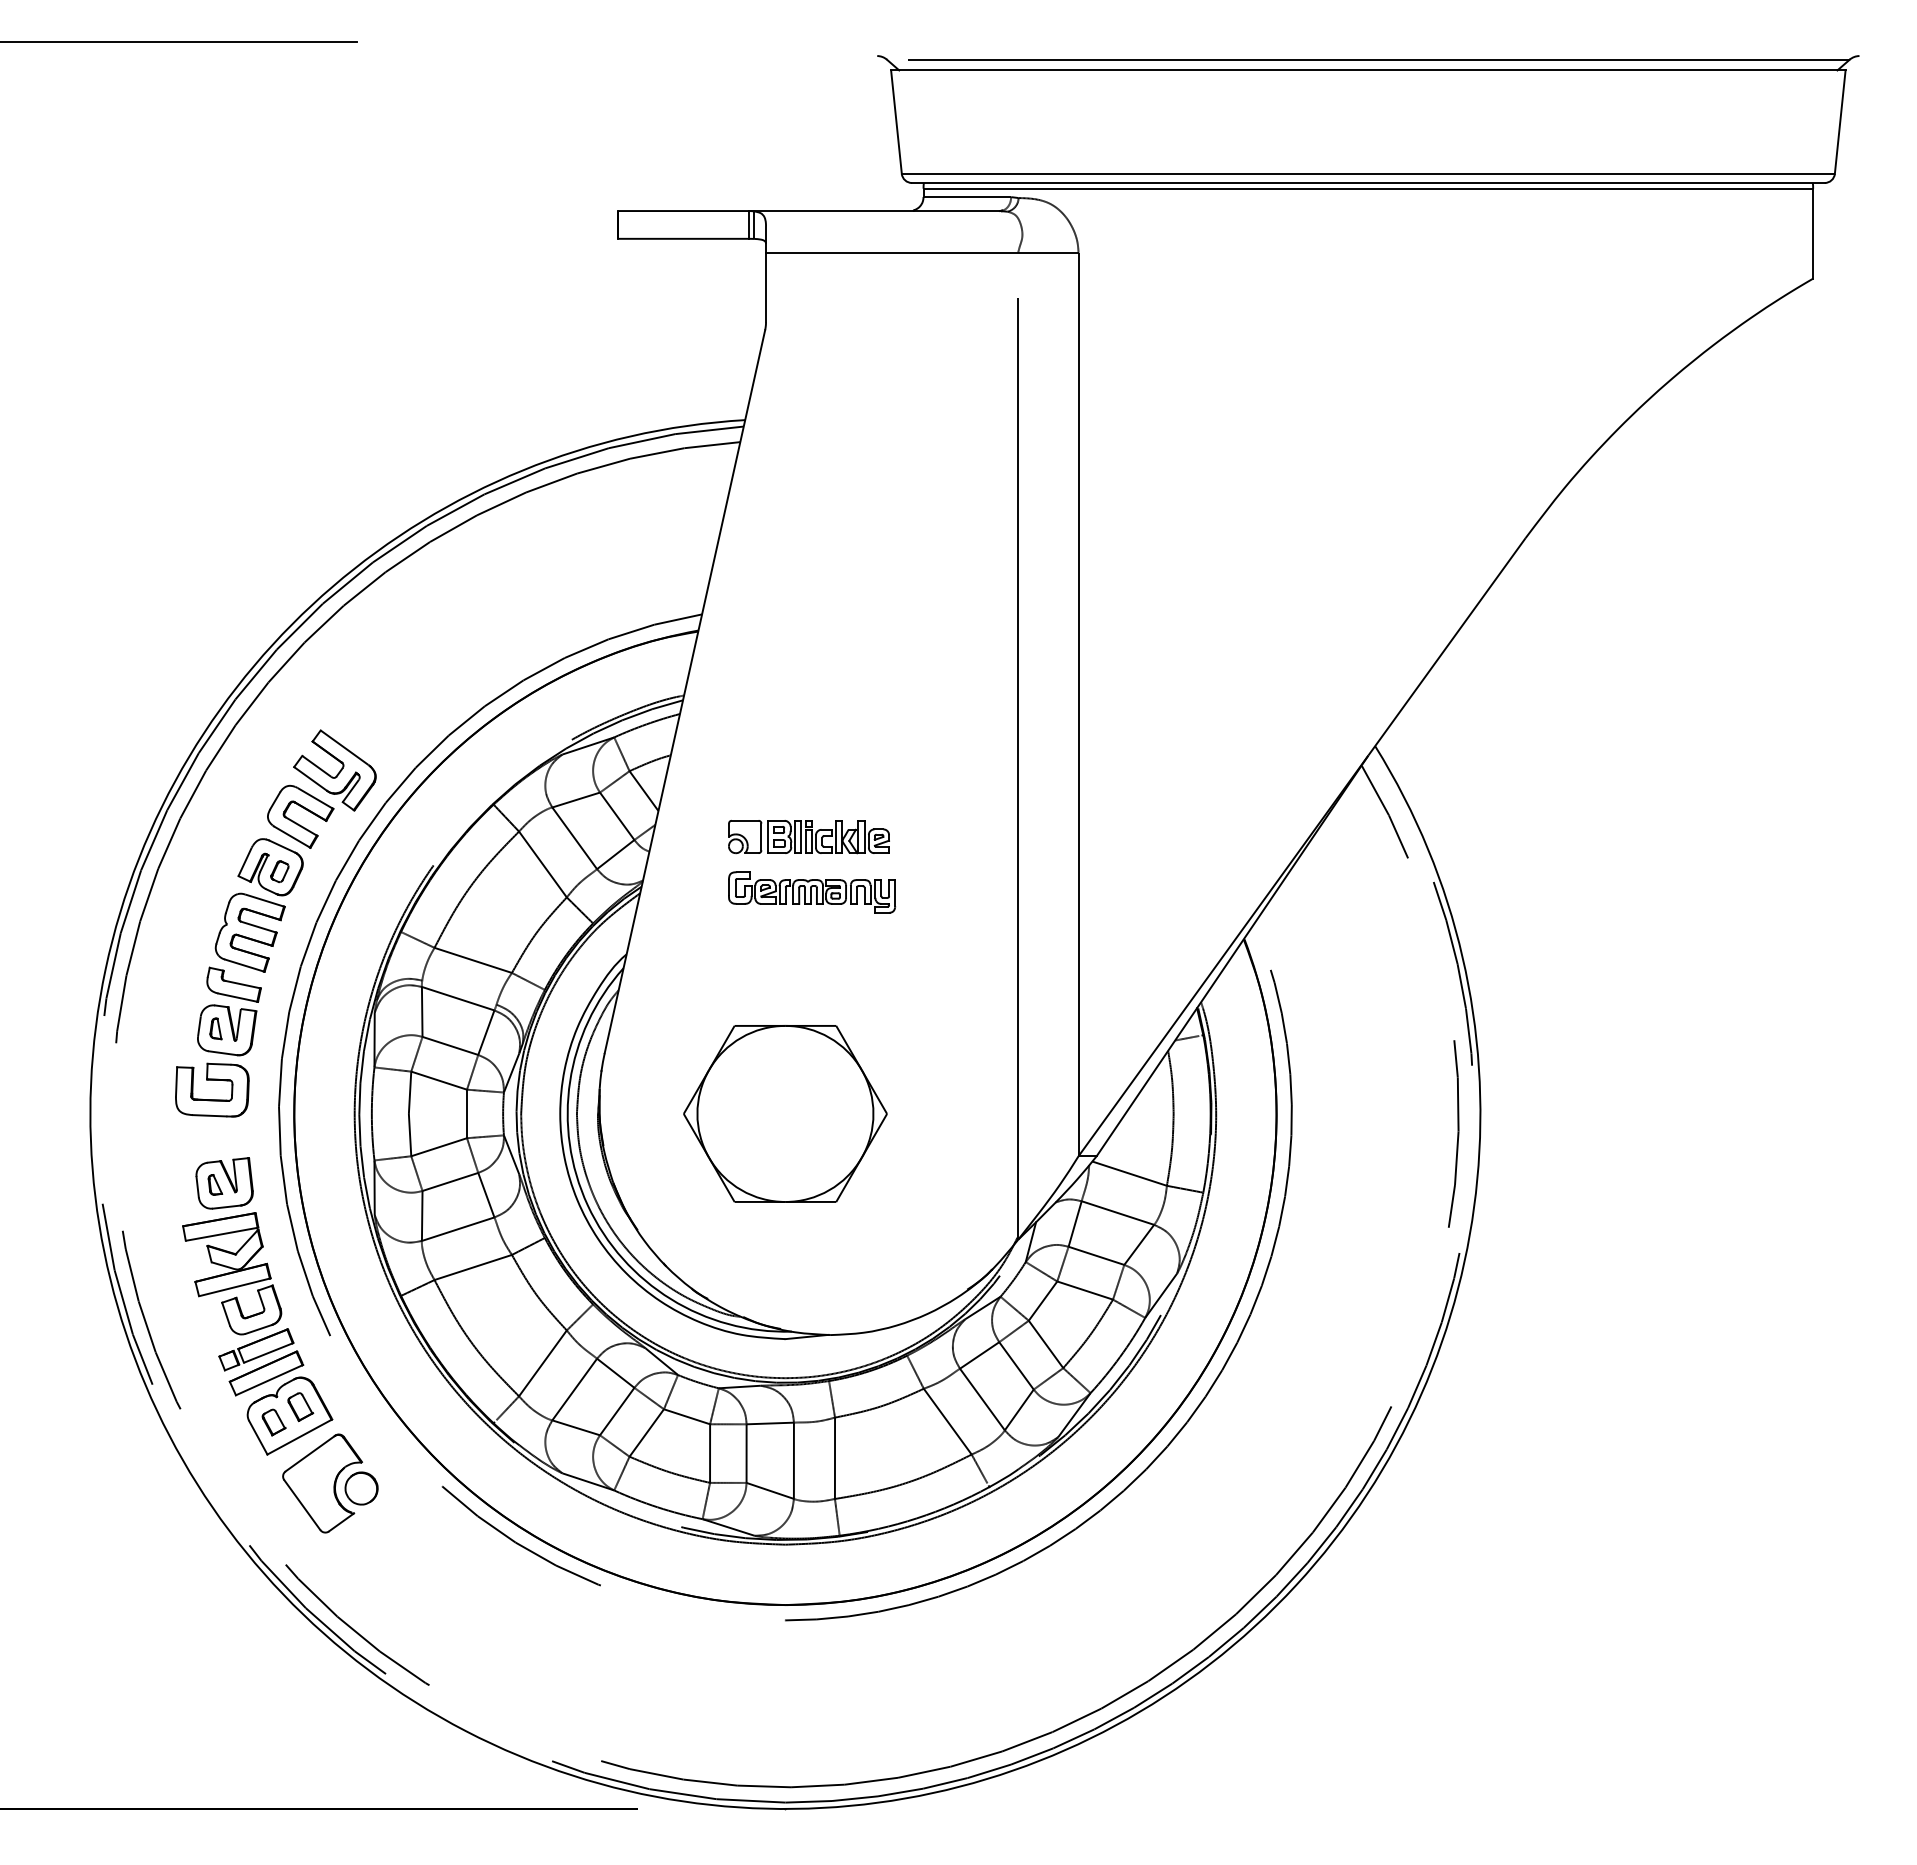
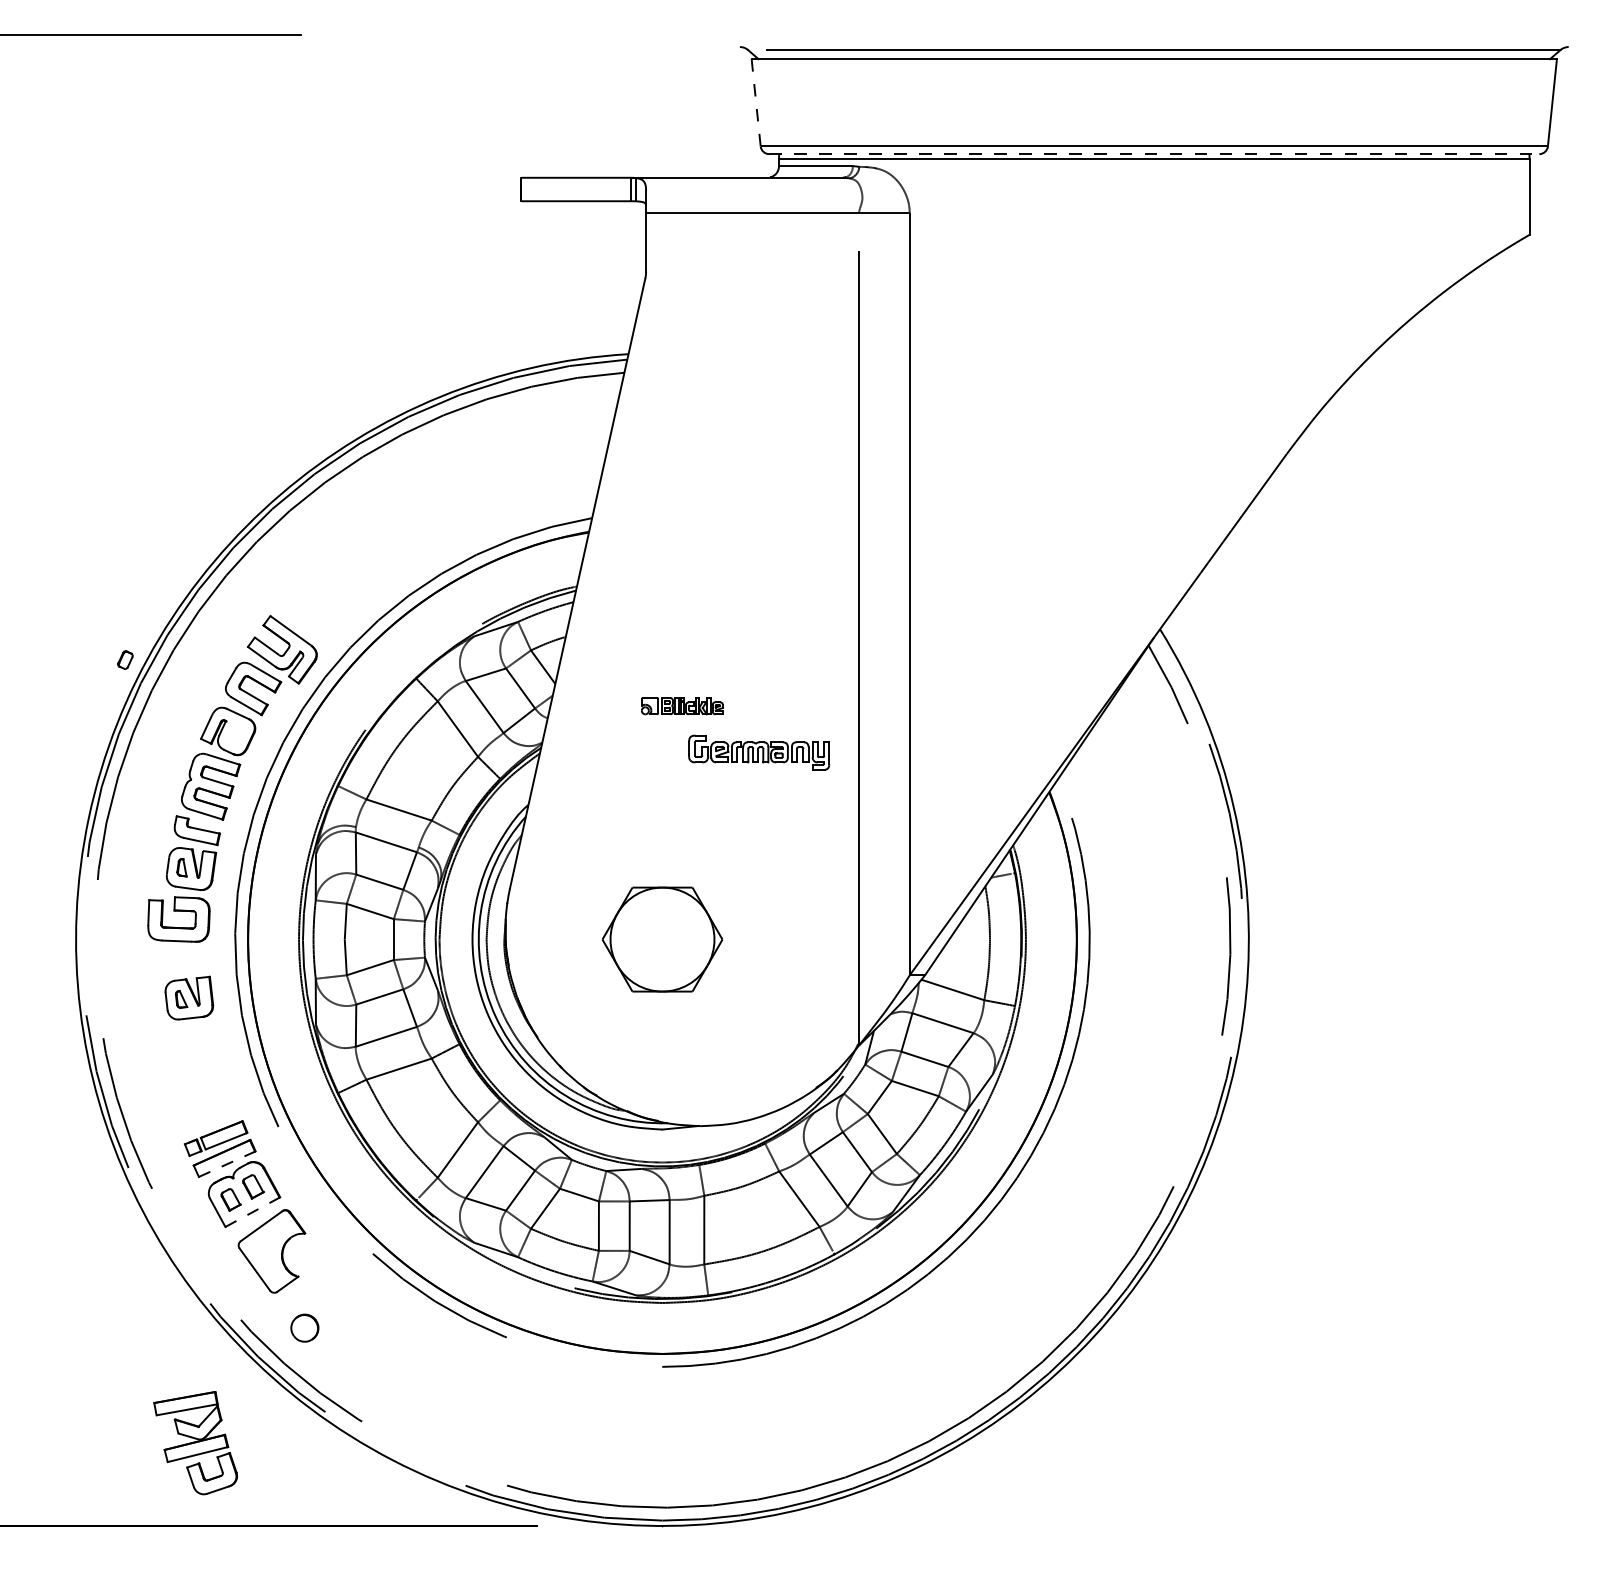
line: (896, 122) -> (756, 103), solid -> dashed
line: (1368, 183) -> (1154, 154), solid -> dashed
part: (808, 837) -> (681, 706), size x0.6
part: (279, 871) -> (125, 659), moved
part: (811, 892) -> (758, 752), moved
part: (785, 1113) -> (662, 939), size x0.7
part: (232, 1273) -> (195, 1442), moved
line: (269, 1380) -> (227, 1164), solid -> dashed
line: (299, 1437) -> (252, 1212), solid -> dashed
part: (361, 1488) -> (304, 1328), moved

